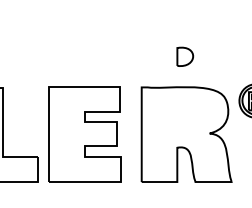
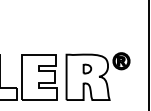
part: (185, 55) -> (87, 68), moved

